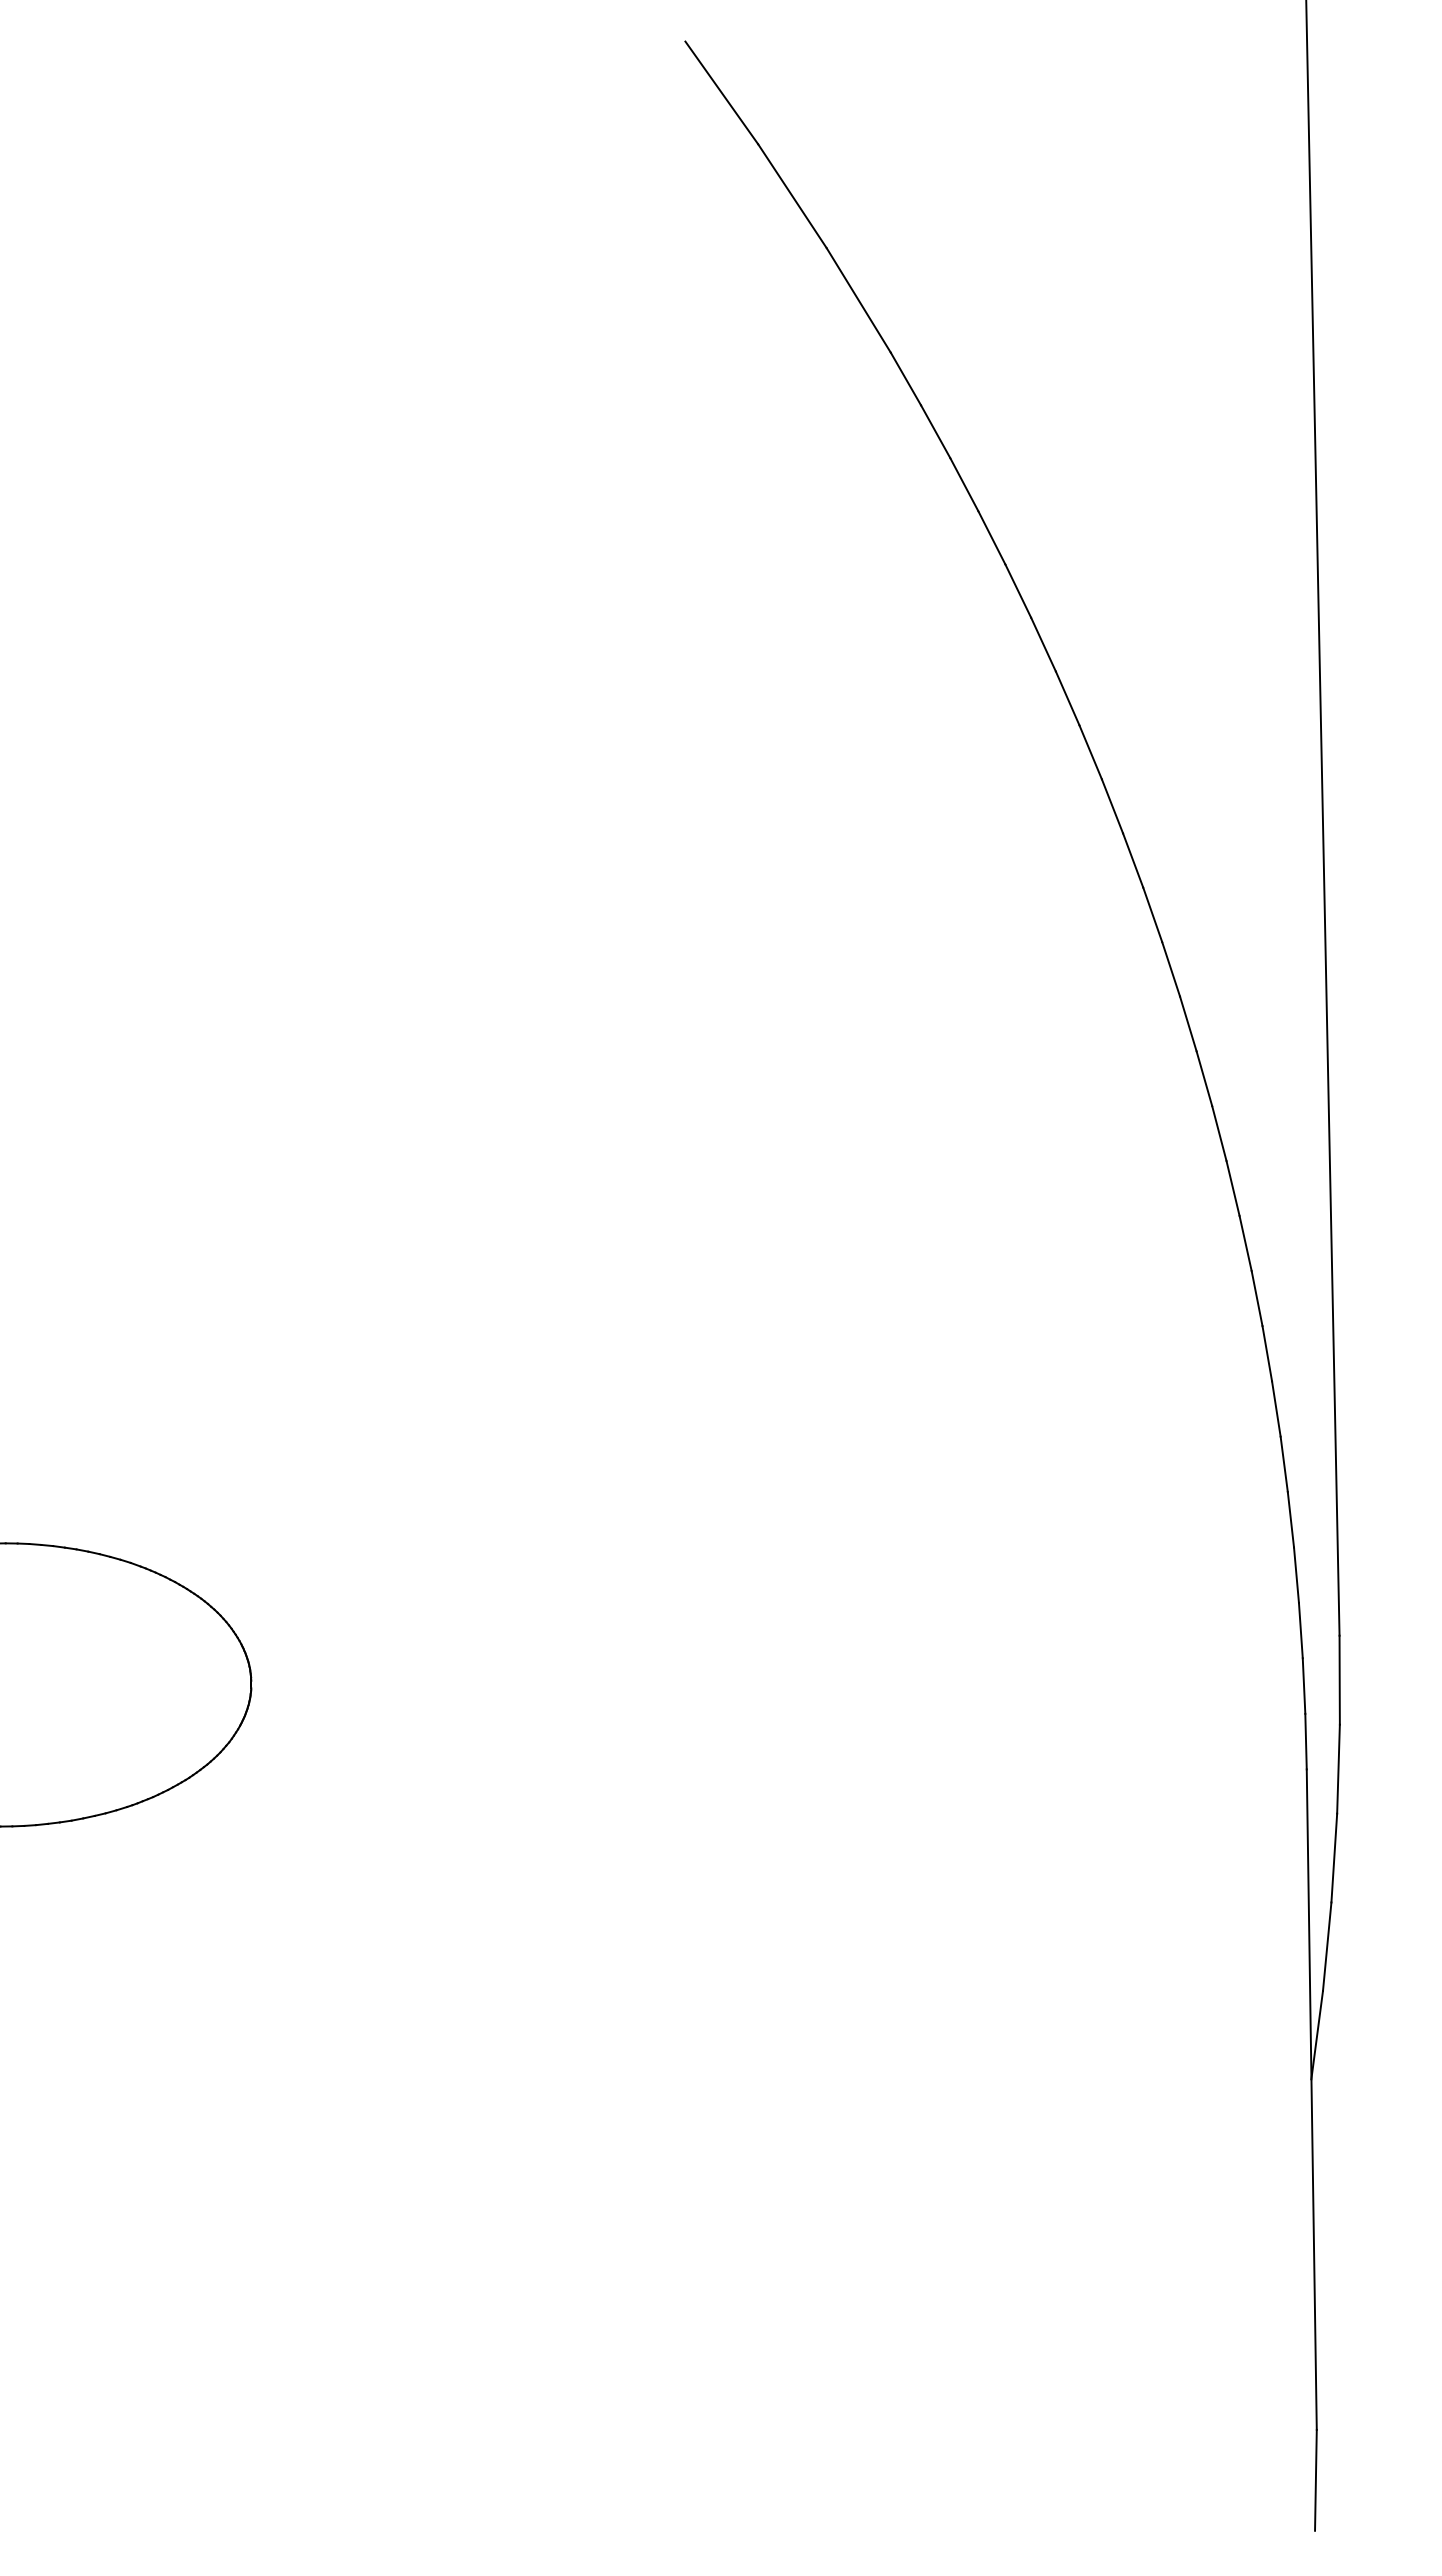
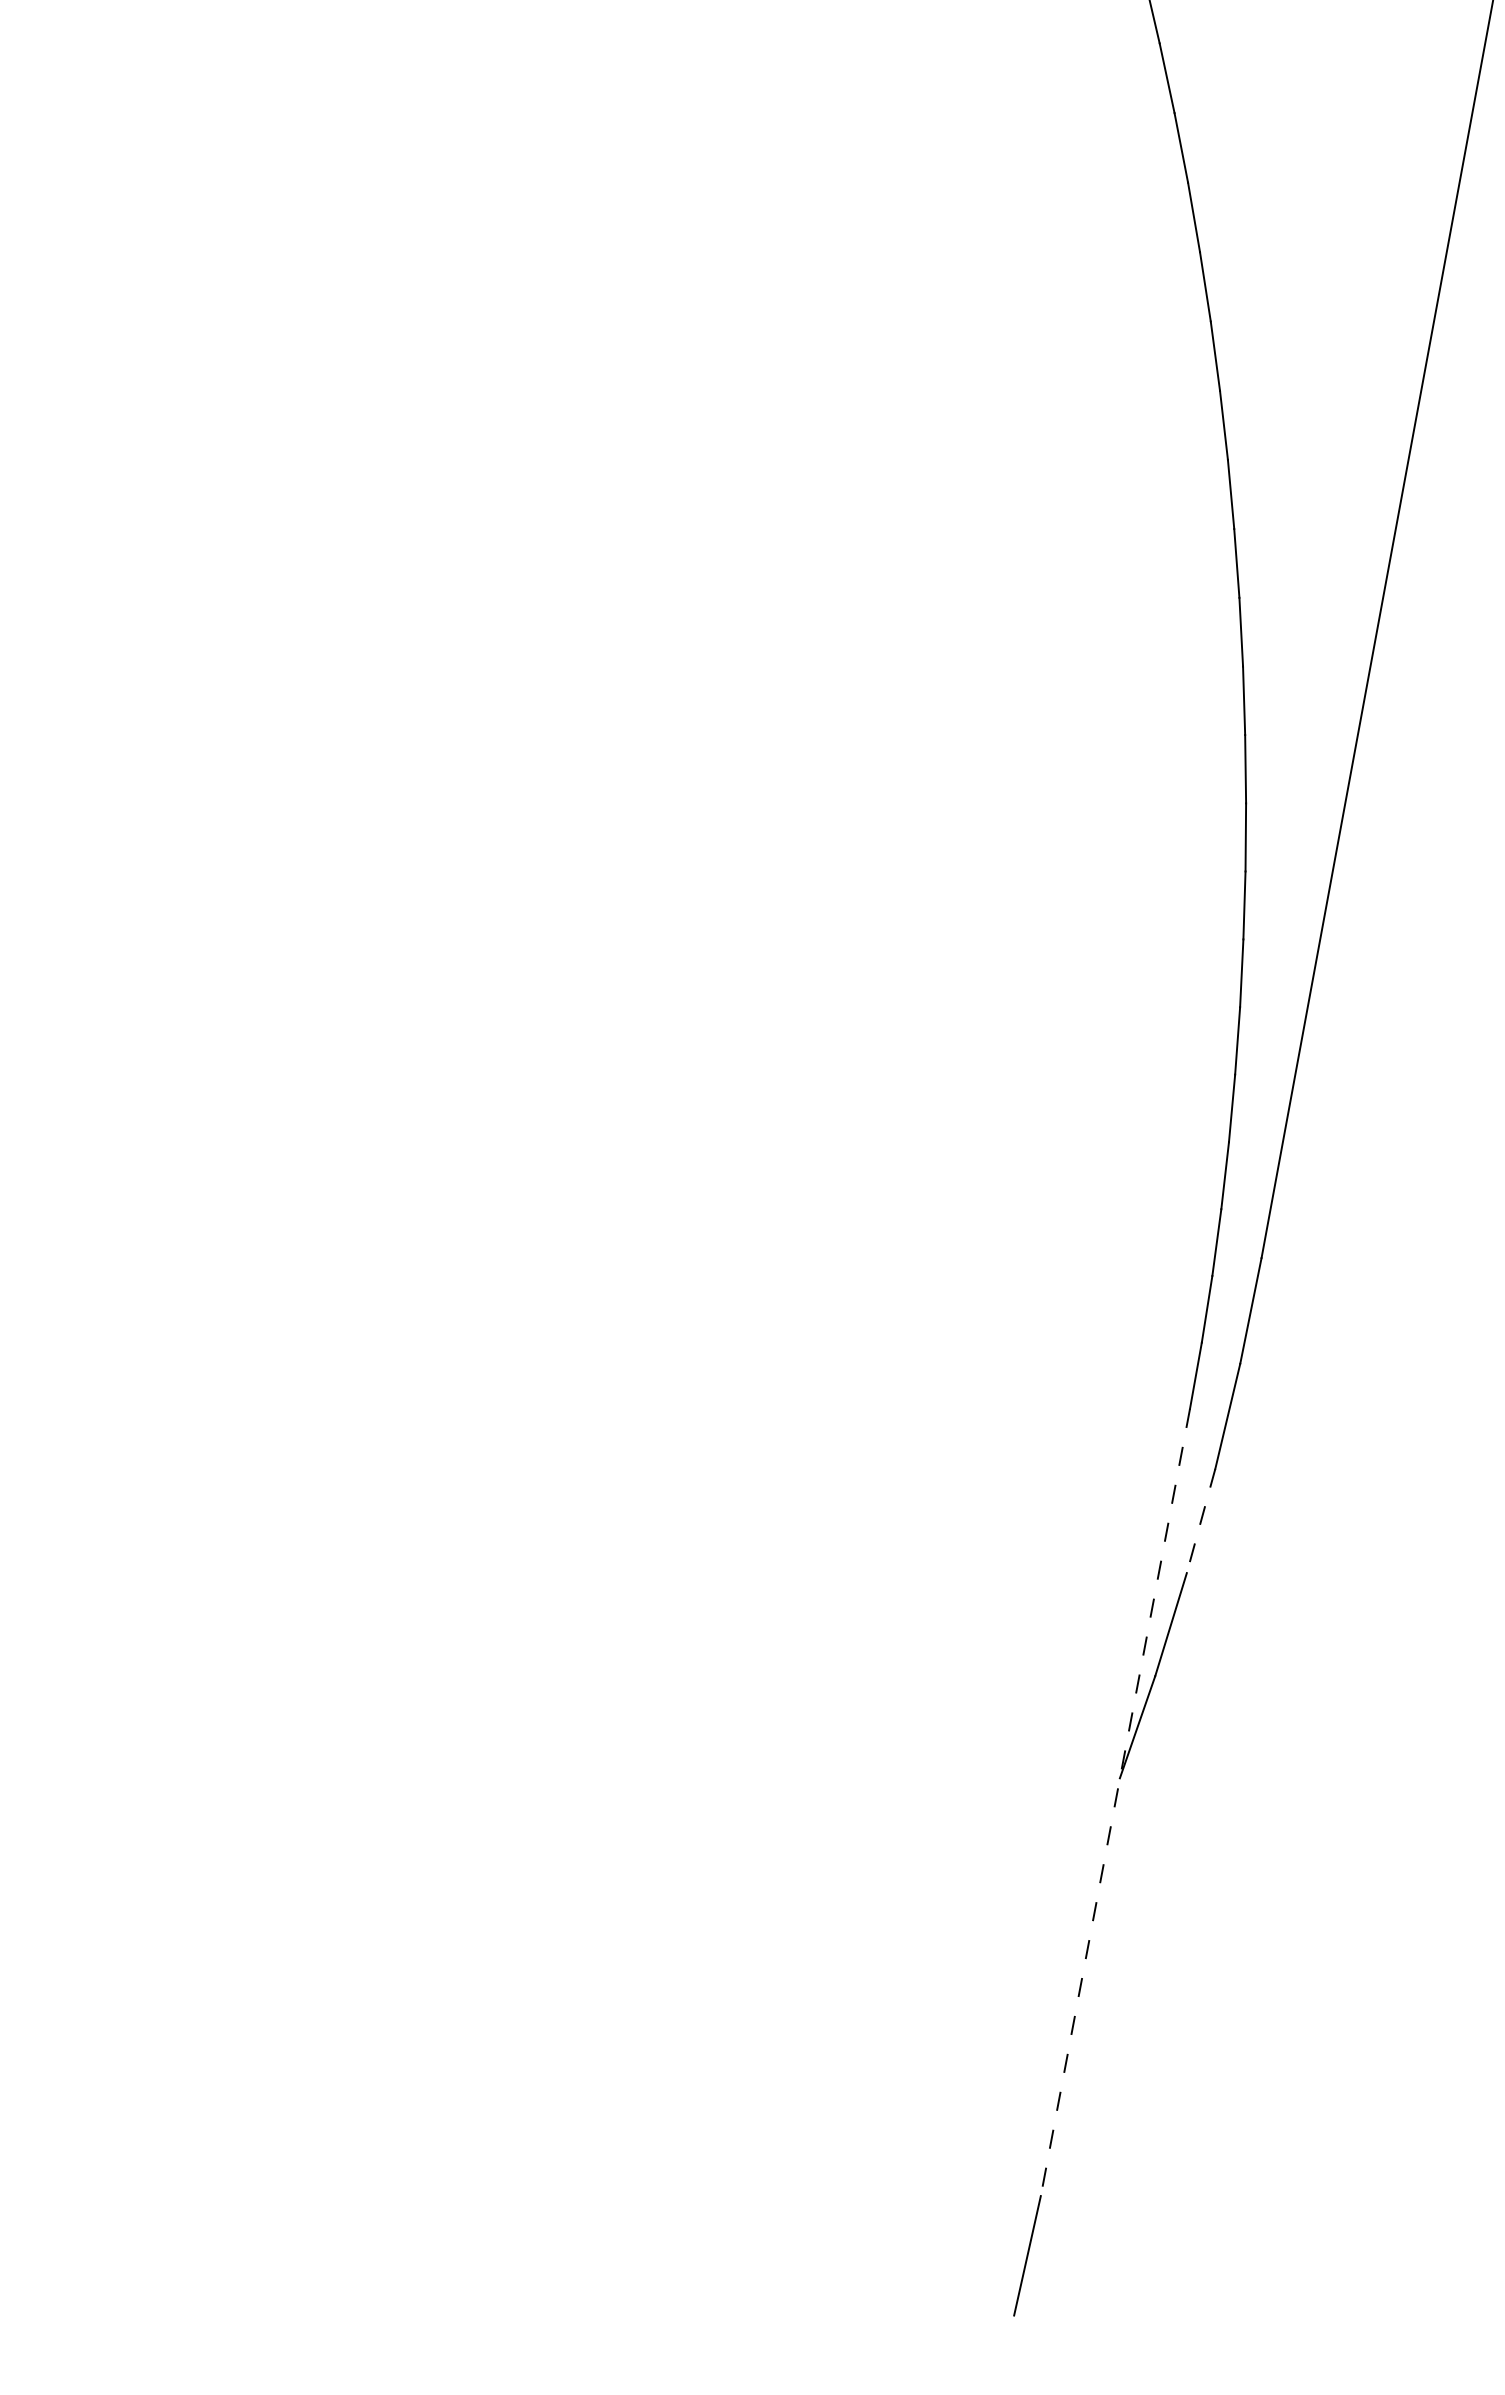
line: (1334, 1858) -> (1201, 1521), solid -> dashed
line: (1311, 2100) -> (1114, 1803), solid -> dashed

